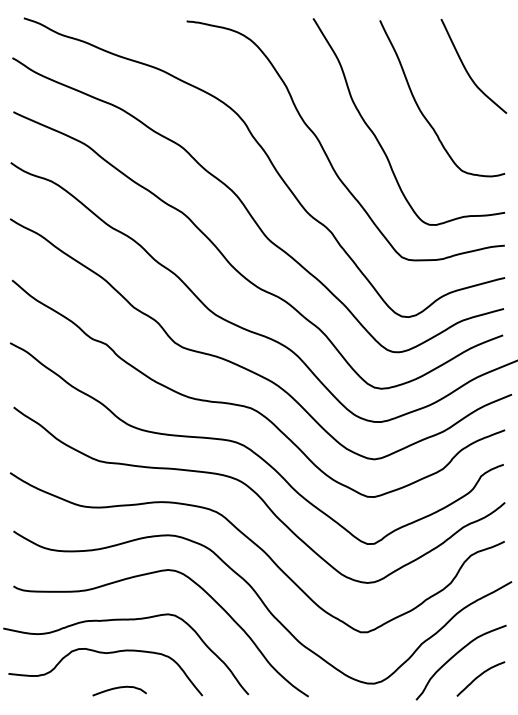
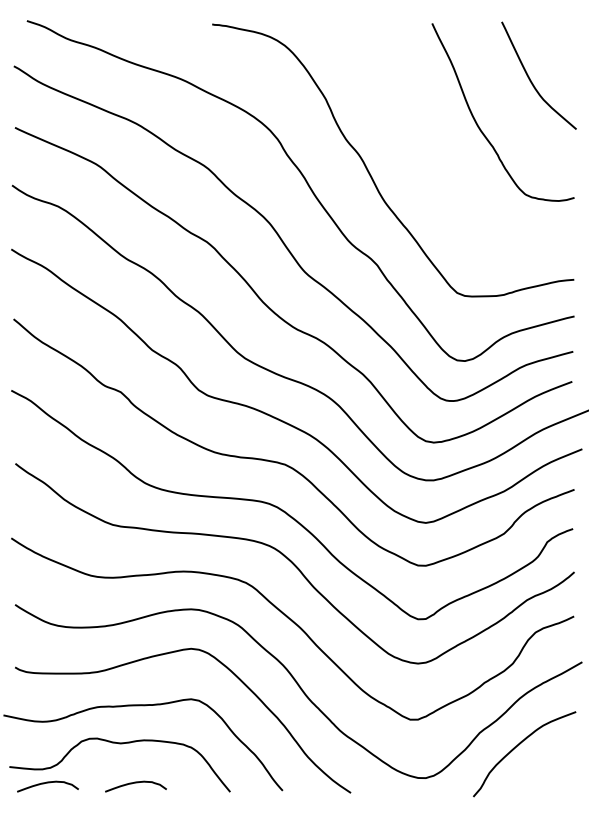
curve: (377, 138) -> (429, 157), removed
curve: (479, 676) -> (545, 770), removed
curve: (41, 688) -> (47, 783), added

